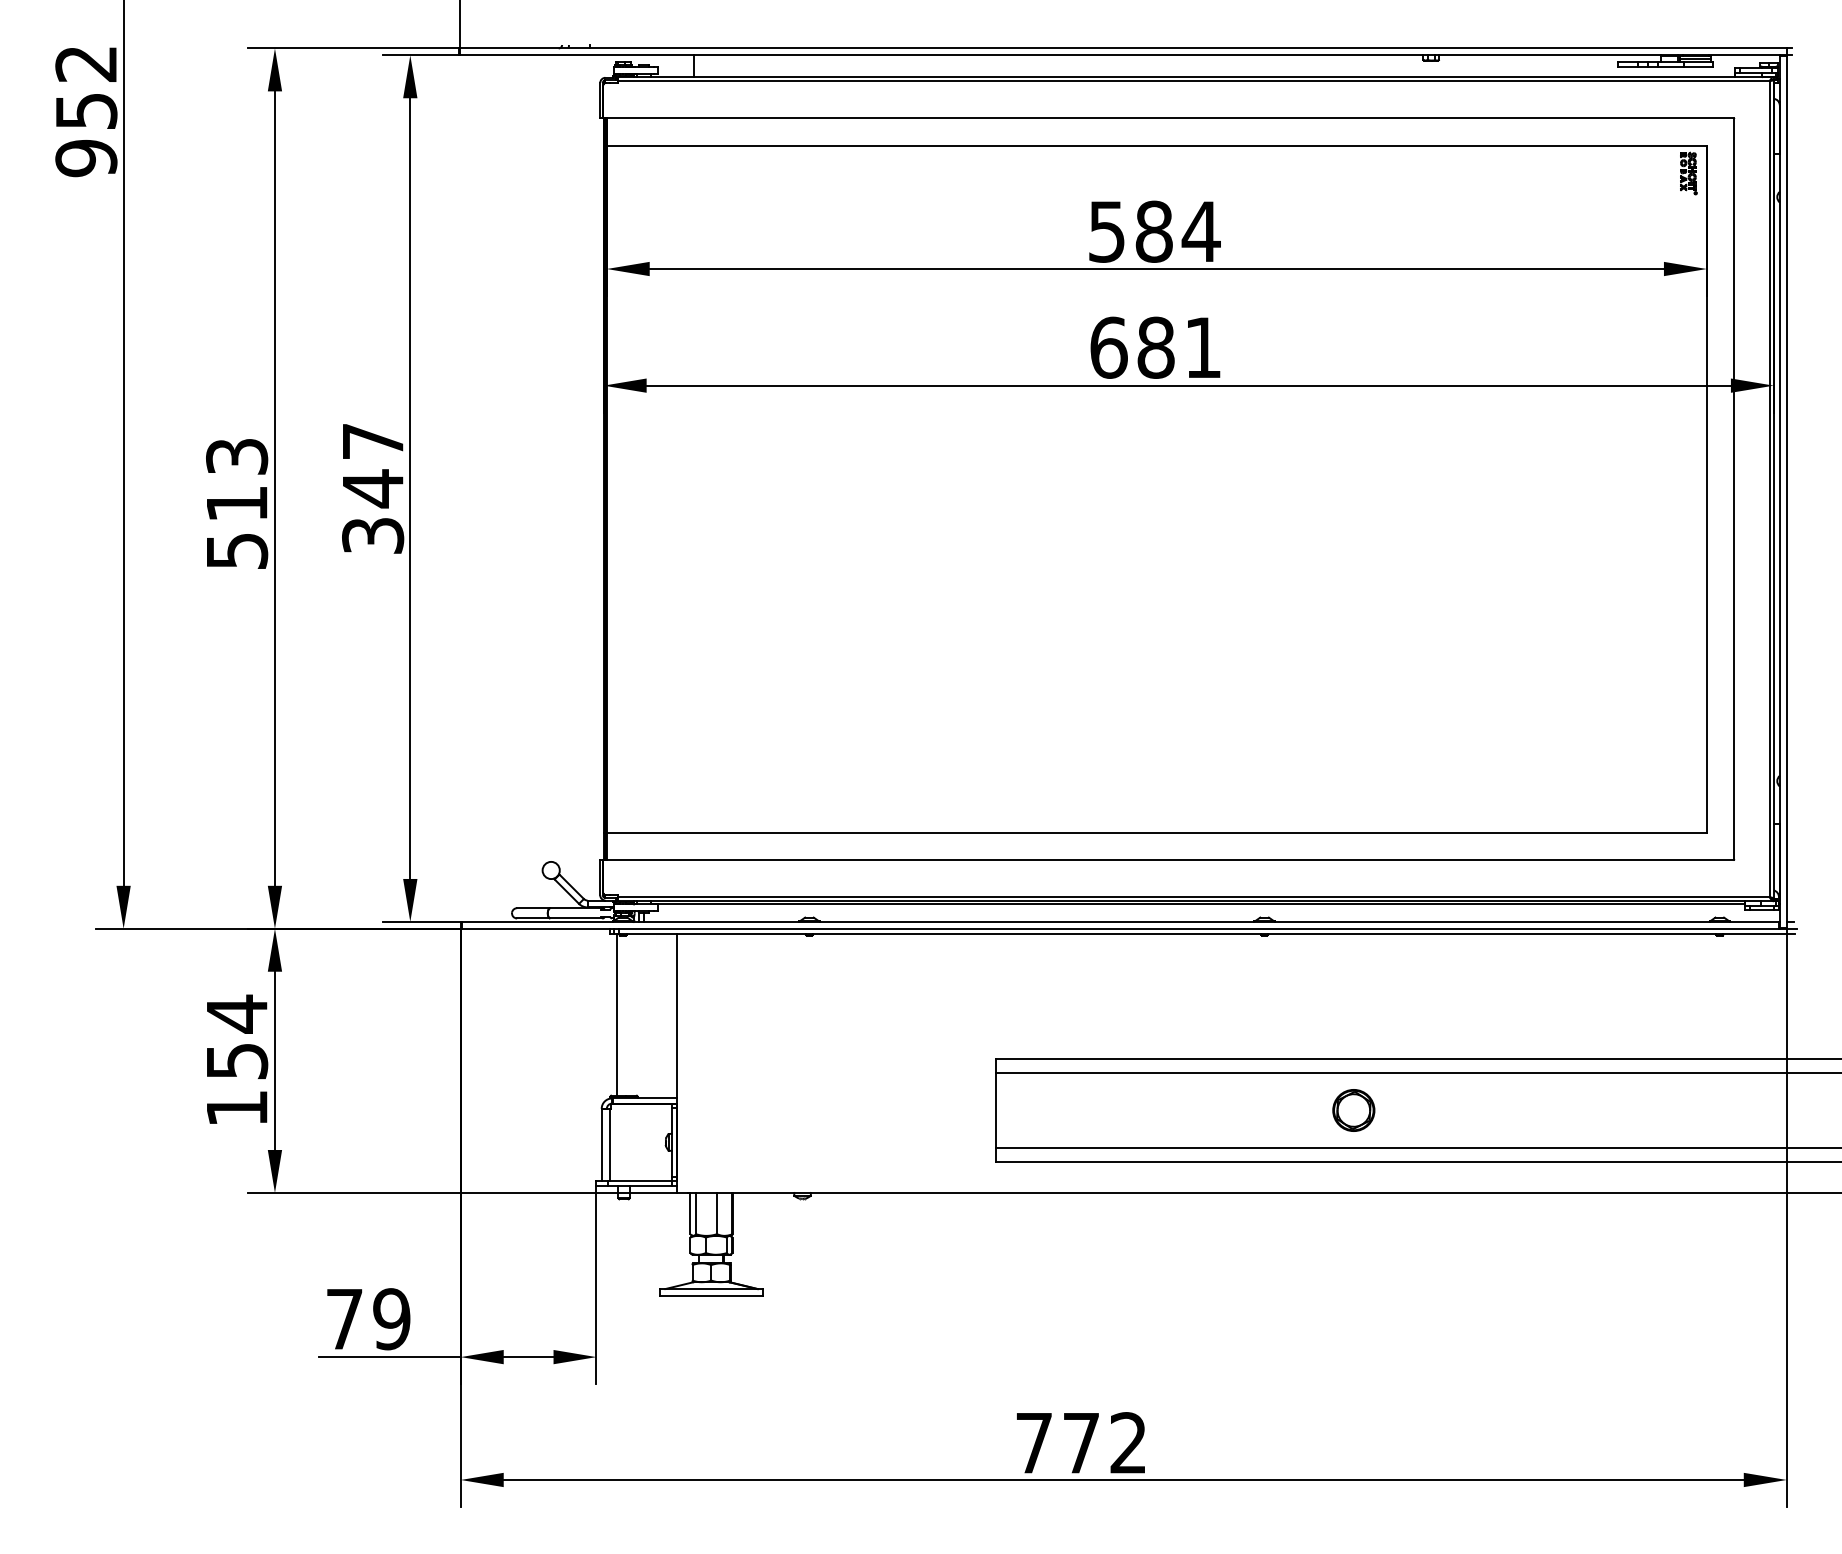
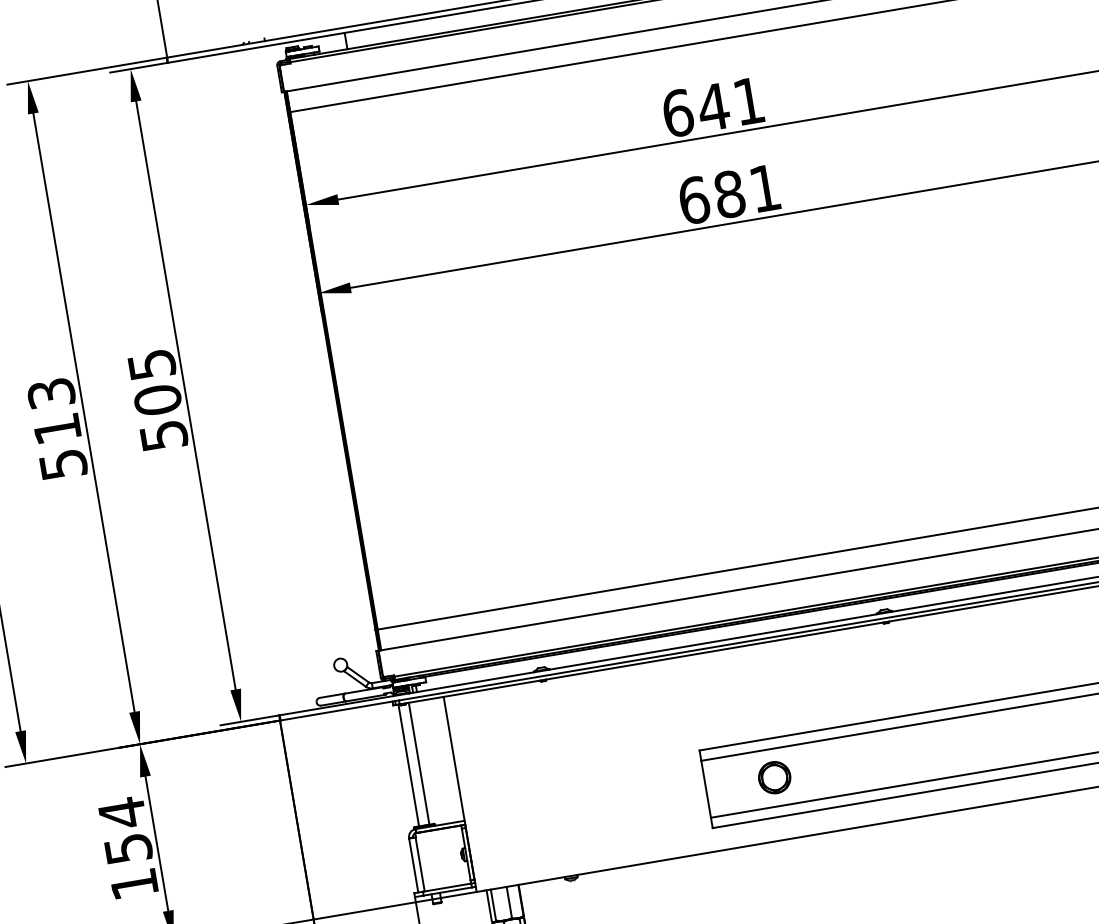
text: (1154, 231) -> (713, 107), 584 -> 641
text: (373, 488) -> (158, 400), 347 -> 505
line: (630, 1014) -> (418, 763), added
part: (1353, 1110) -> (774, 777), moved

